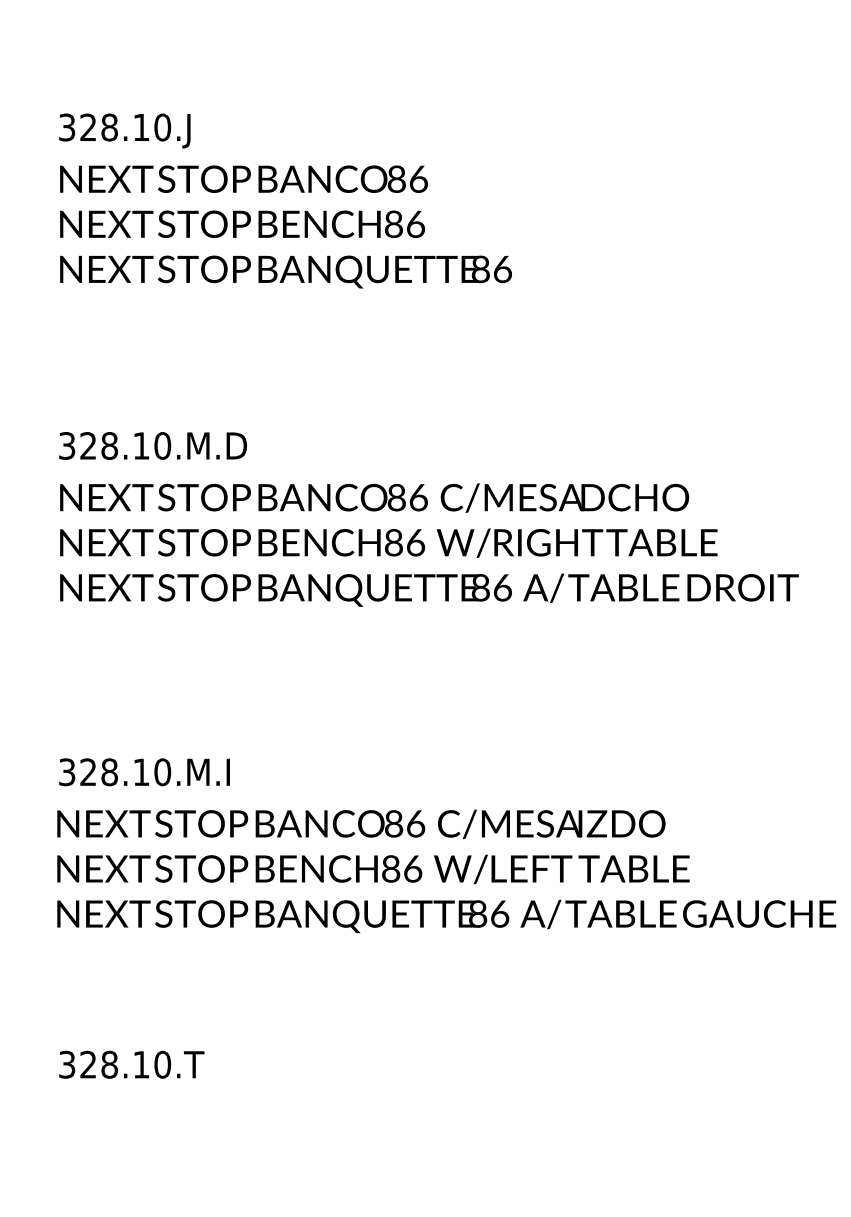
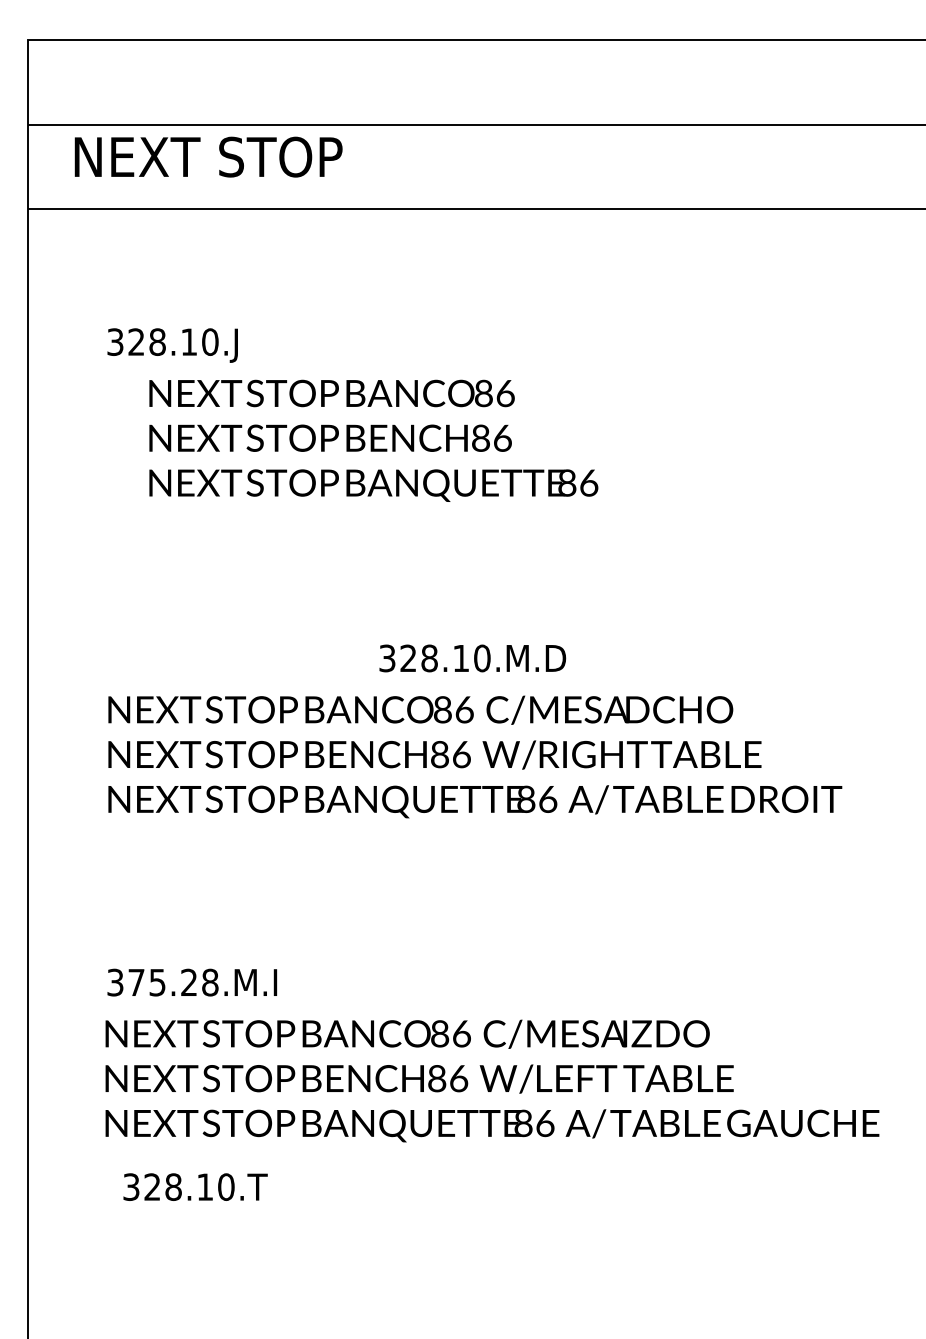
text: (285, 226) -> (373, 440), moved
text: (152, 446) -> (472, 658), moved
text: (125, 772) -> (173, 982), 328.10.M.I -> 375.28.M.I
text: (131, 1064) -> (195, 1186), moved

